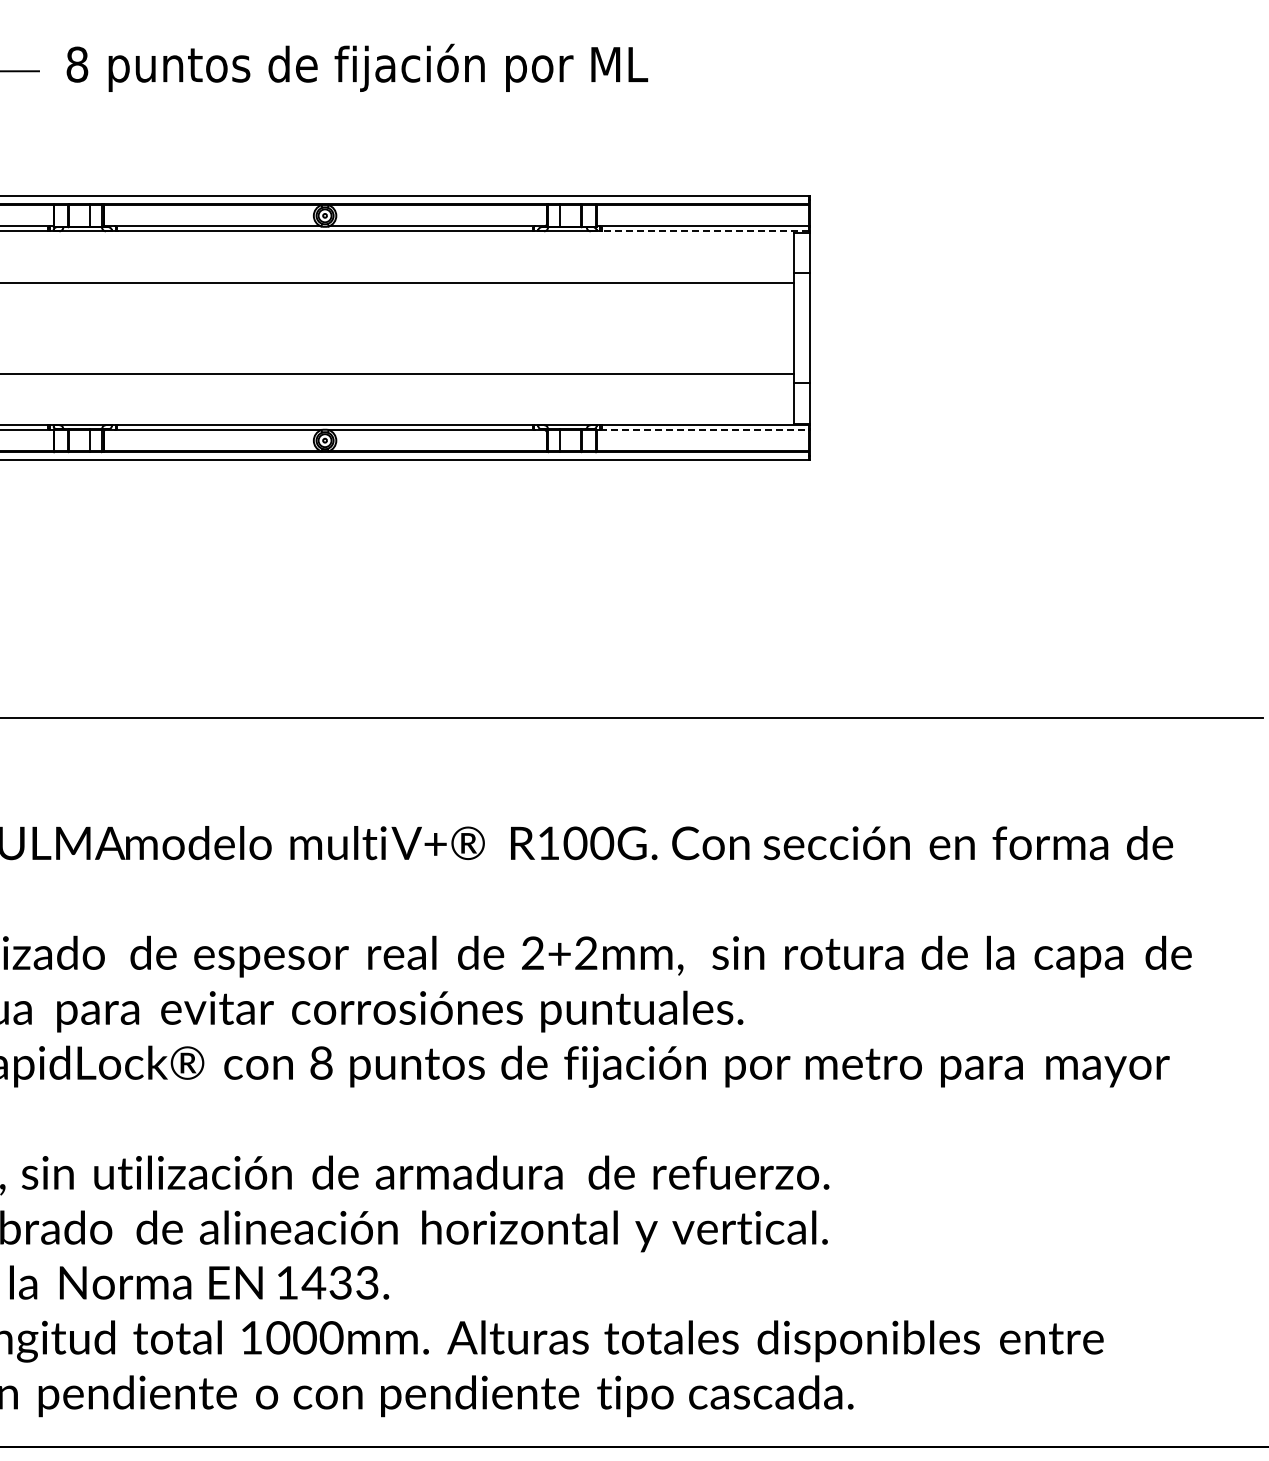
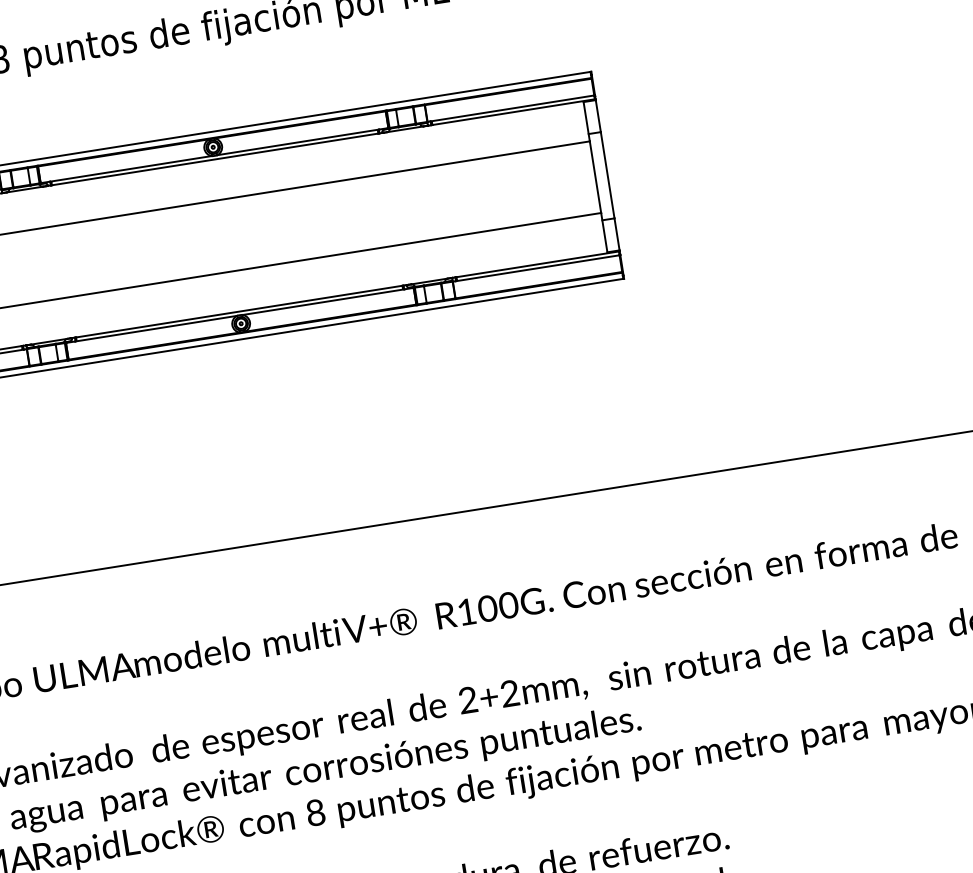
line: (704, 231) -> (512, 112), dashed -> solid
line: (704, 430) -> (537, 268), dashed -> solid

